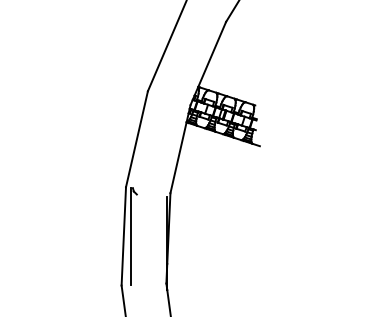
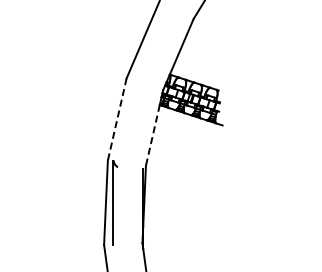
line: (137, 139) -> (117, 119), solid -> dashed
line: (178, 157) -> (152, 135), solid -> dashed

